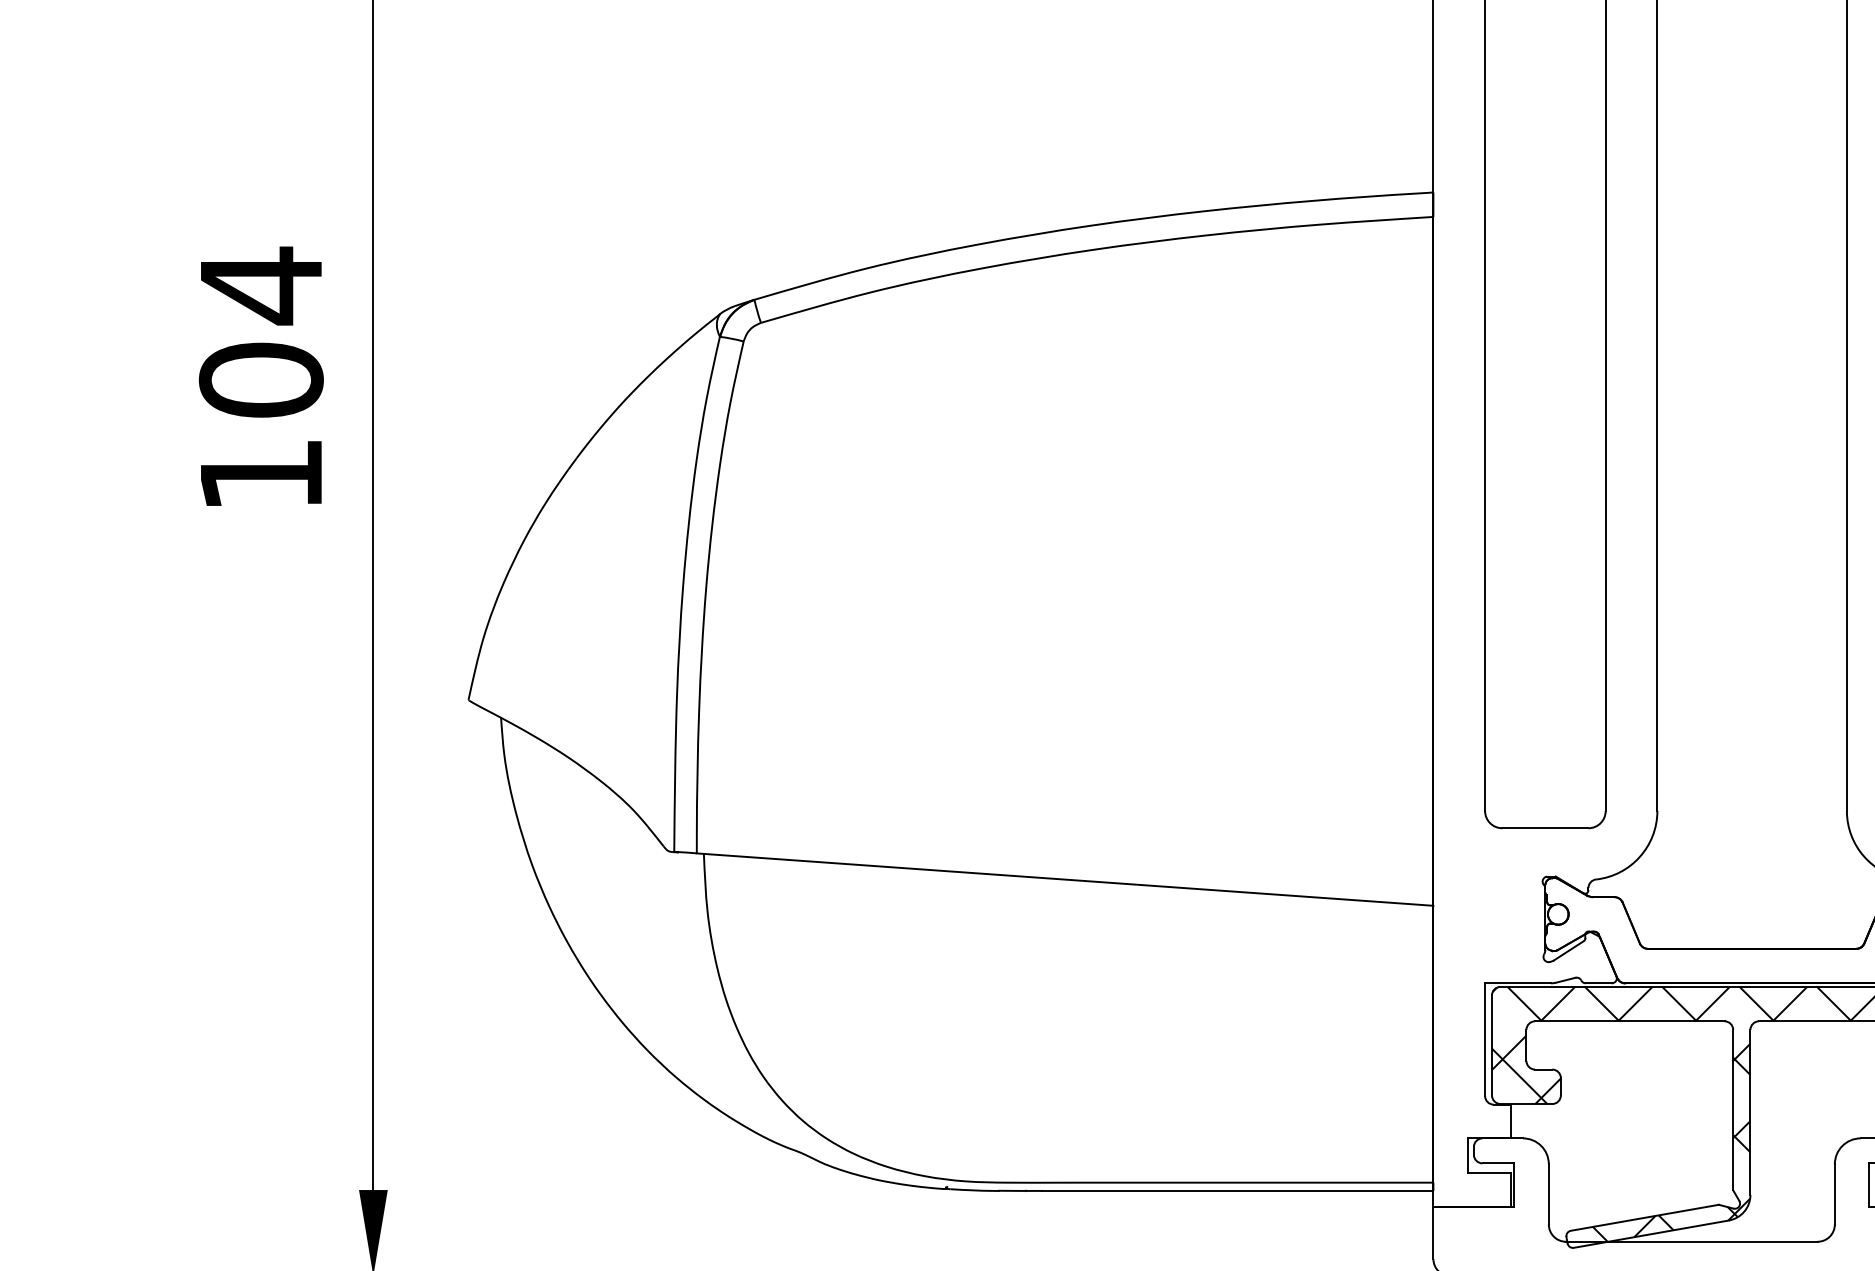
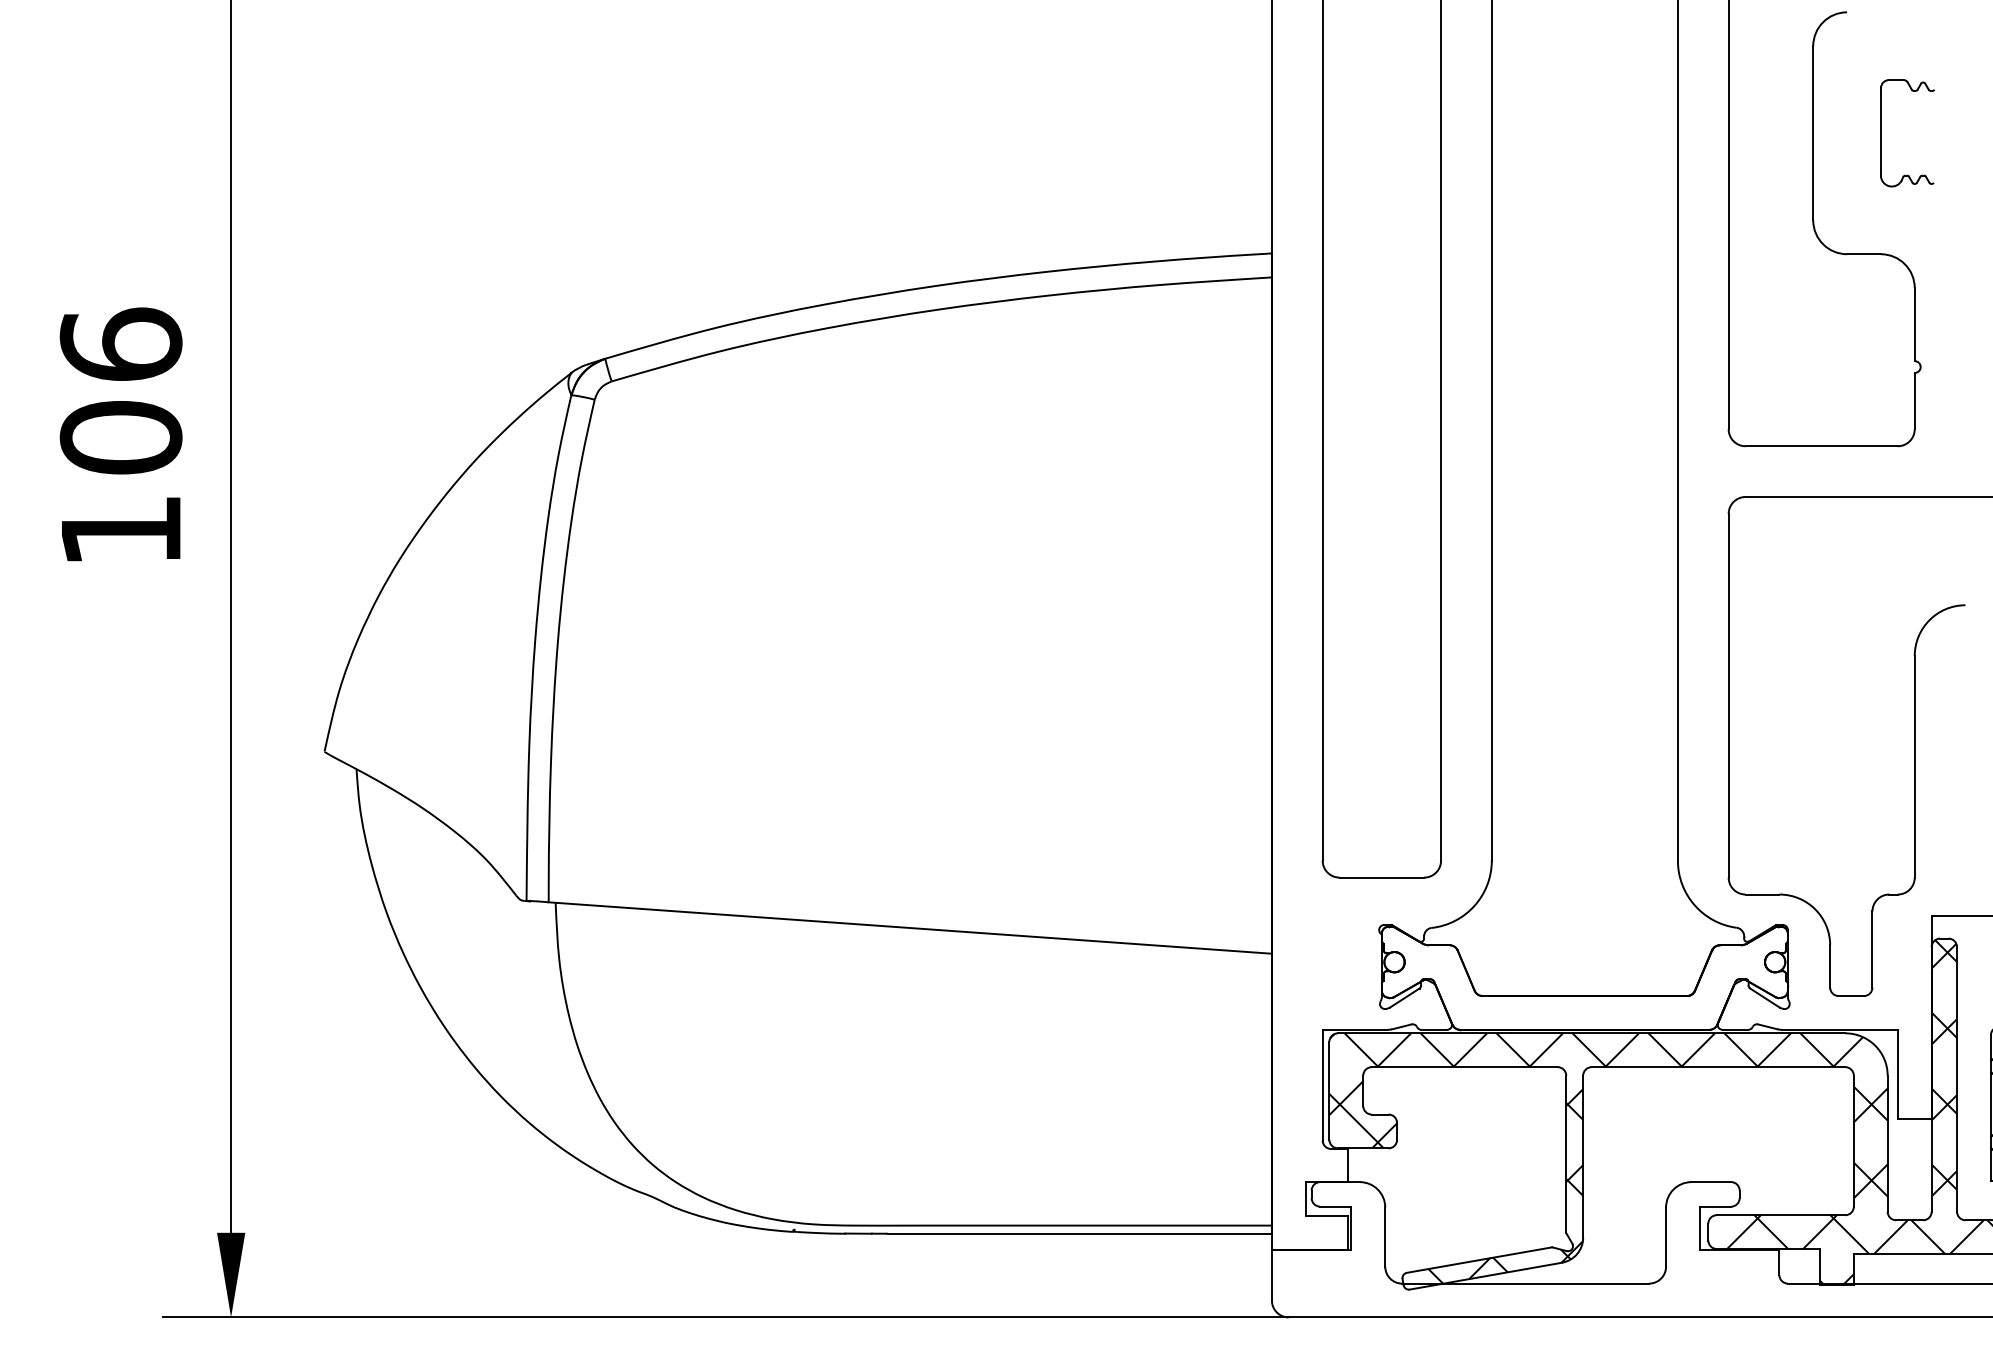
text: (260, 286) -> (120, 345), 104 -> 106

